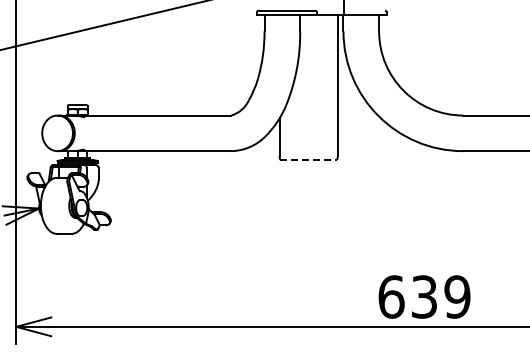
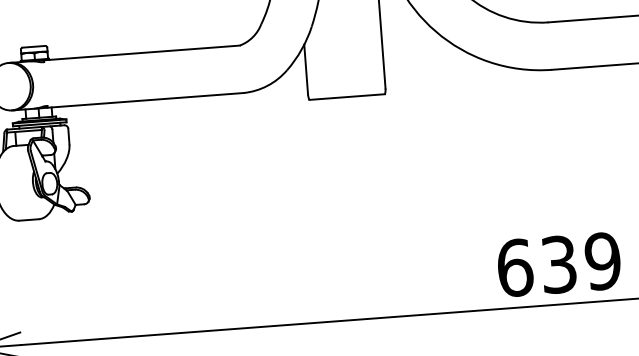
line: (309, 159) -> (348, 96), dashed -> solid
text: (424, 296) -> (559, 263), moved

